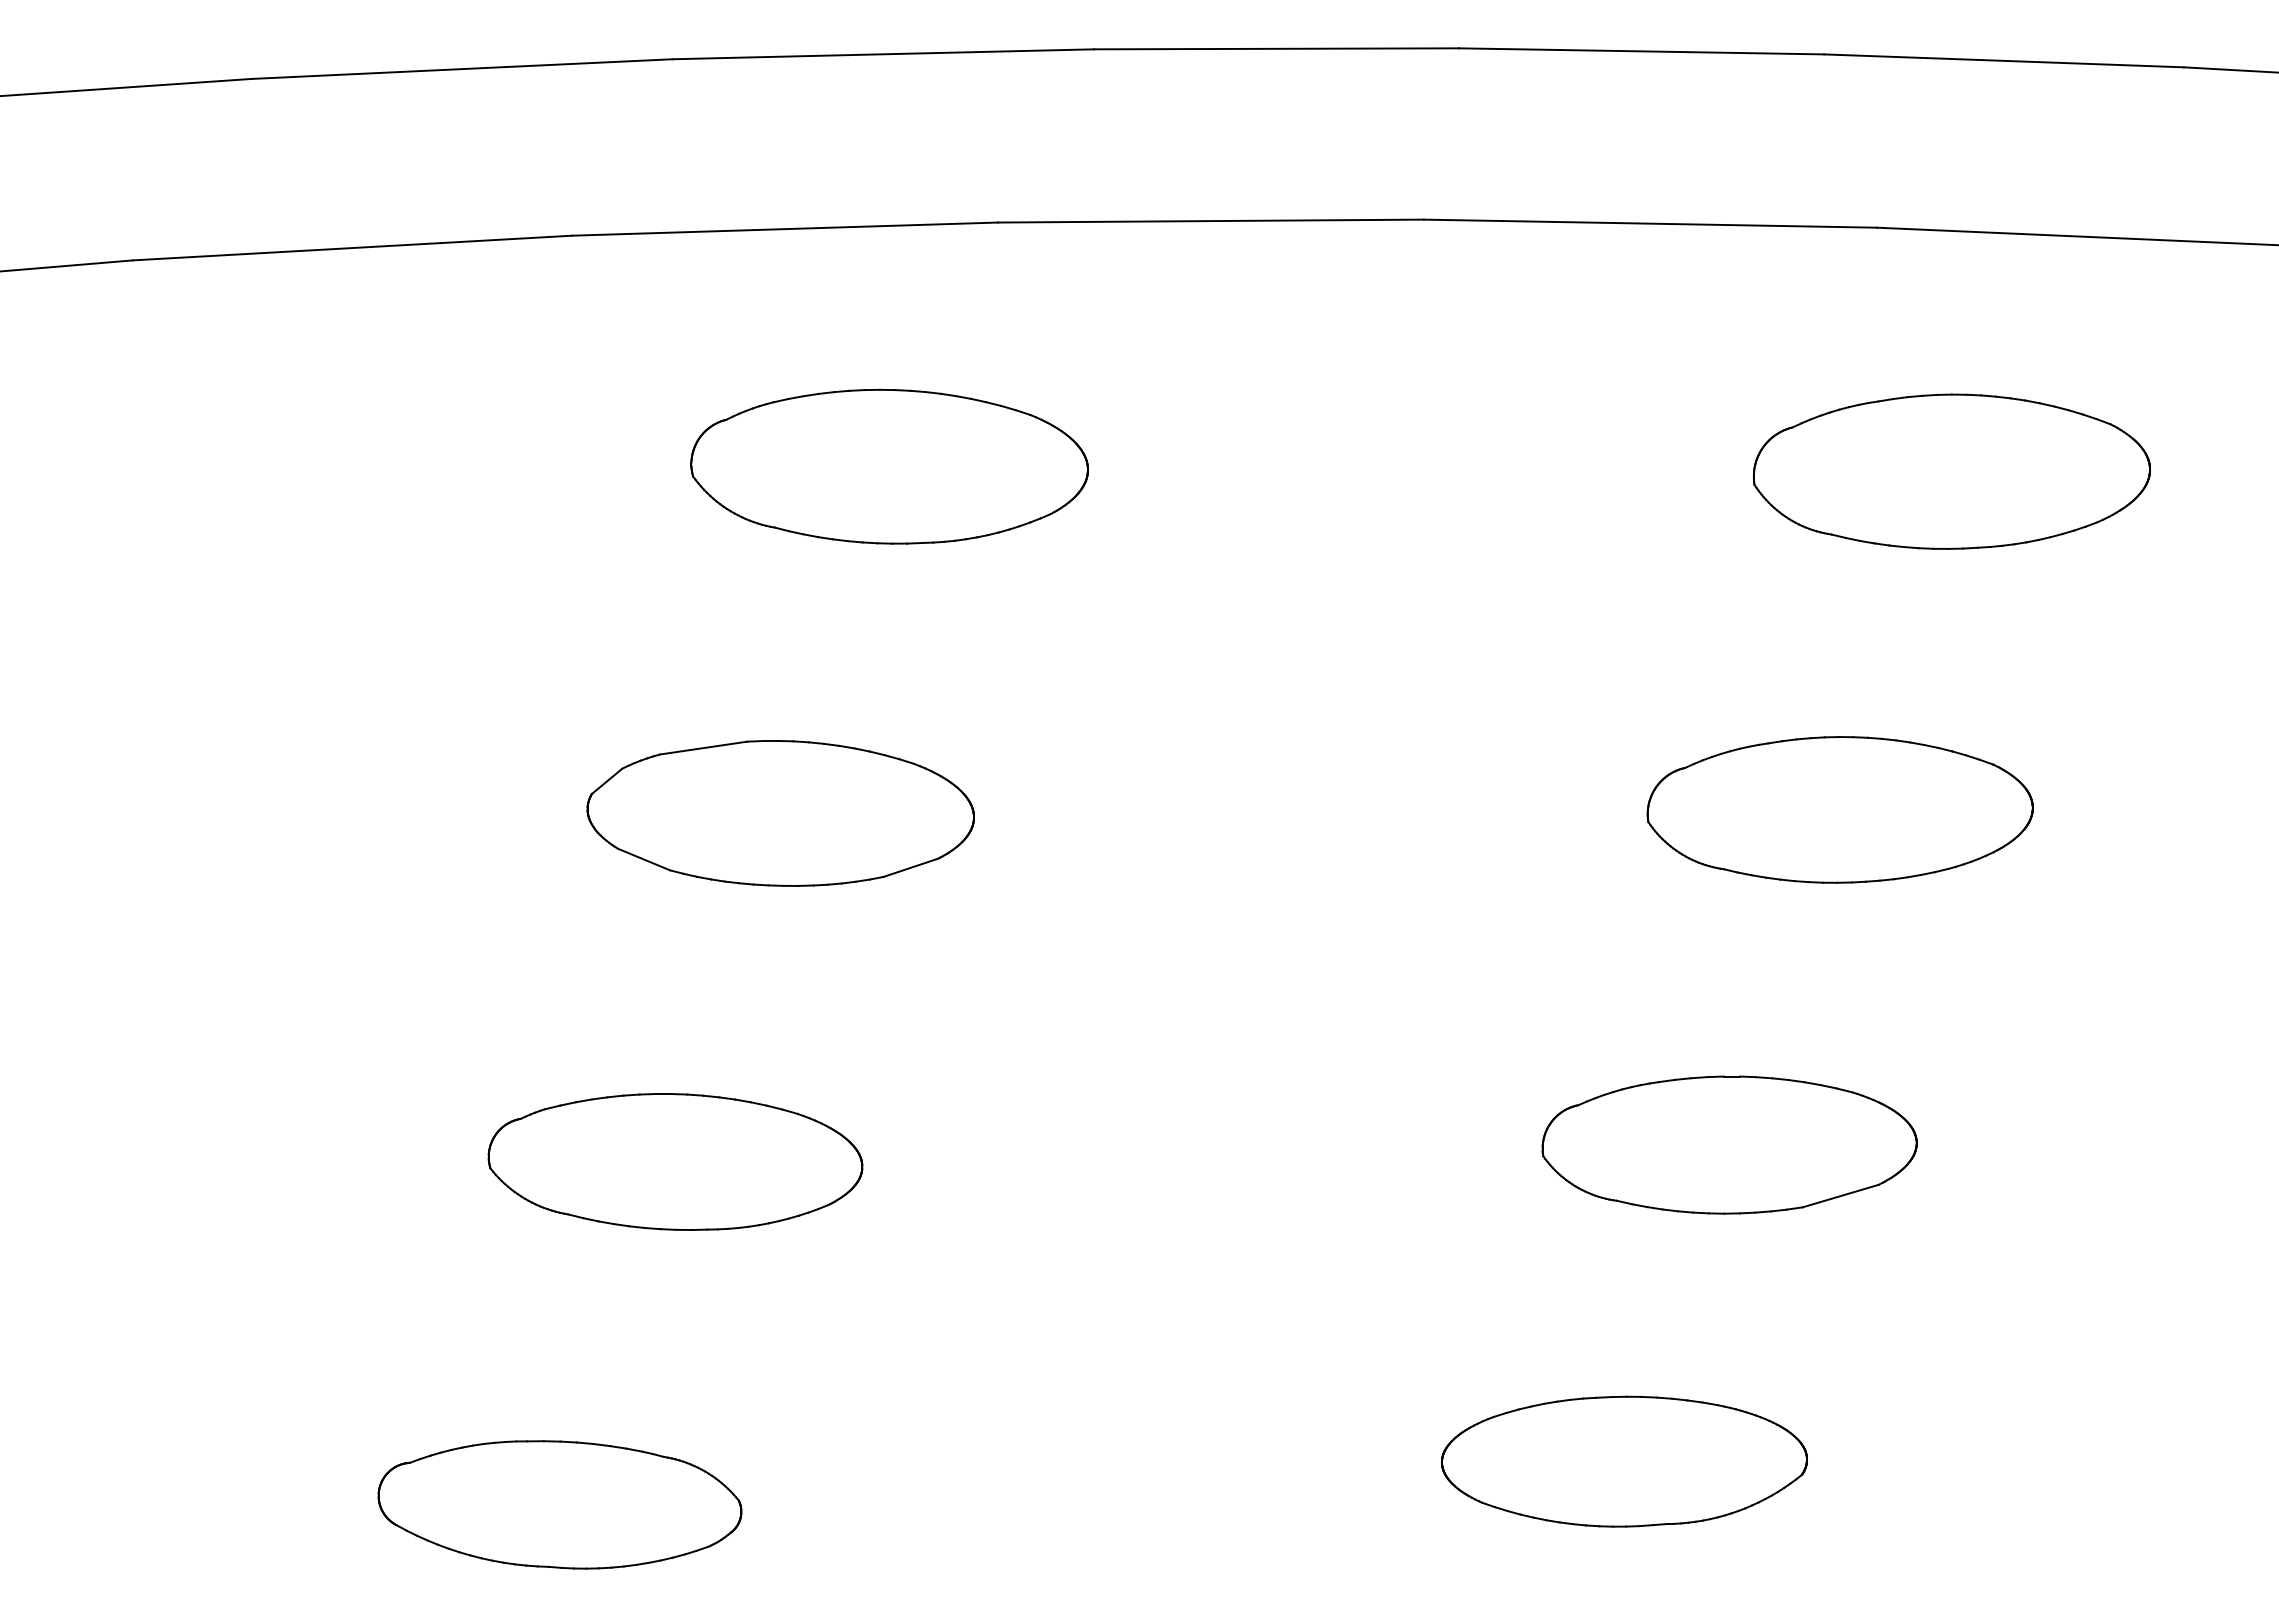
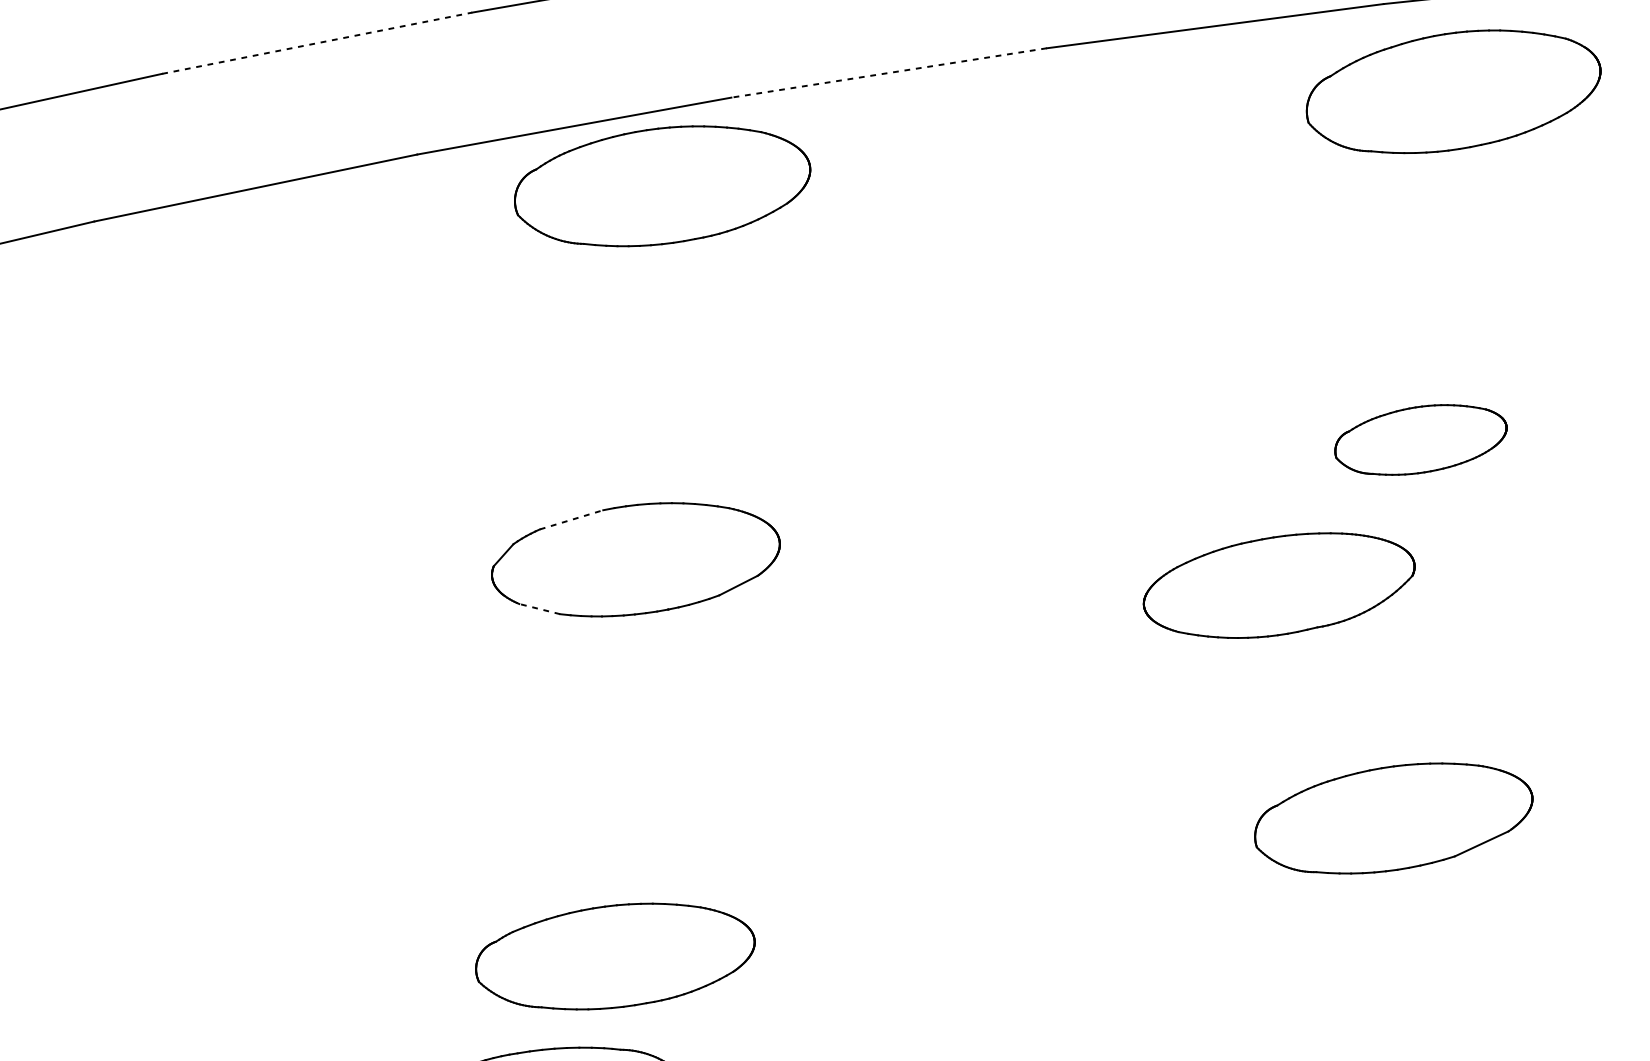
line: (462, 69) -> (317, 43), solid -> dashed
line: (1210, 221) -> (888, 73), solid -> dashed
part: (889, 466) -> (662, 185), moved
part: (1951, 471) -> (1453, 91), moved
line: (704, 748) -> (572, 520), solid -> dashed
part: (1839, 809) -> (1420, 439), size x0.6
line: (643, 859) -> (539, 609), solid -> dashed
part: (1729, 1144) -> (1393, 817), moved
part: (675, 1161) -> (615, 956), moved
part: (1624, 1461) -> (1279, 585), moved

